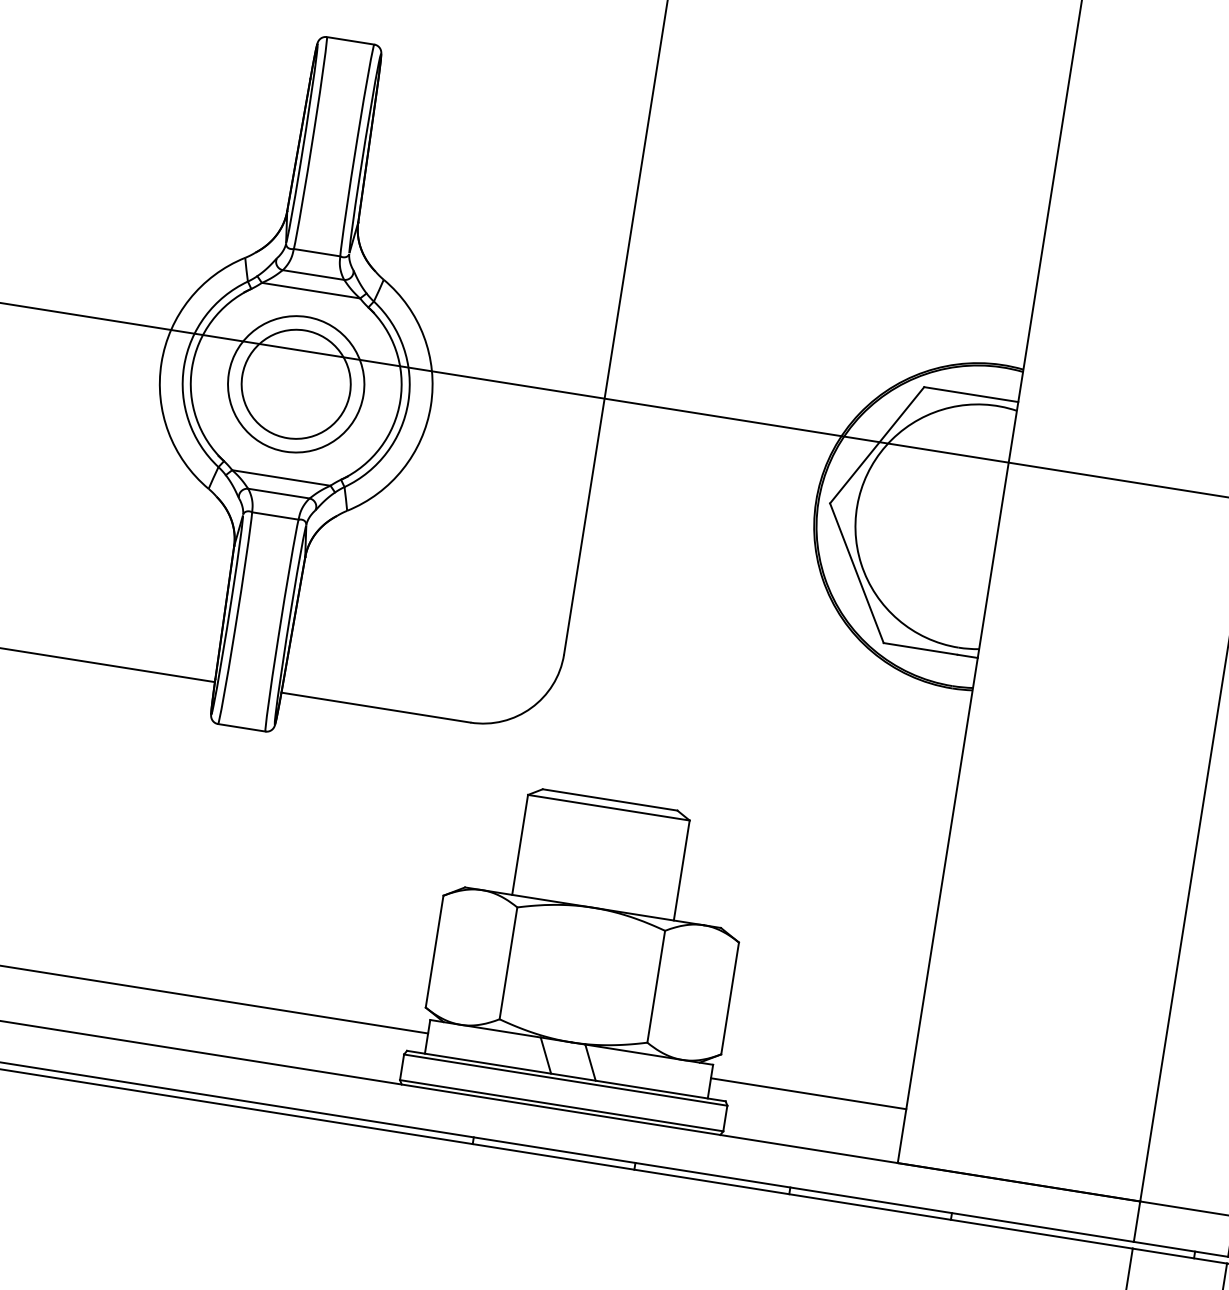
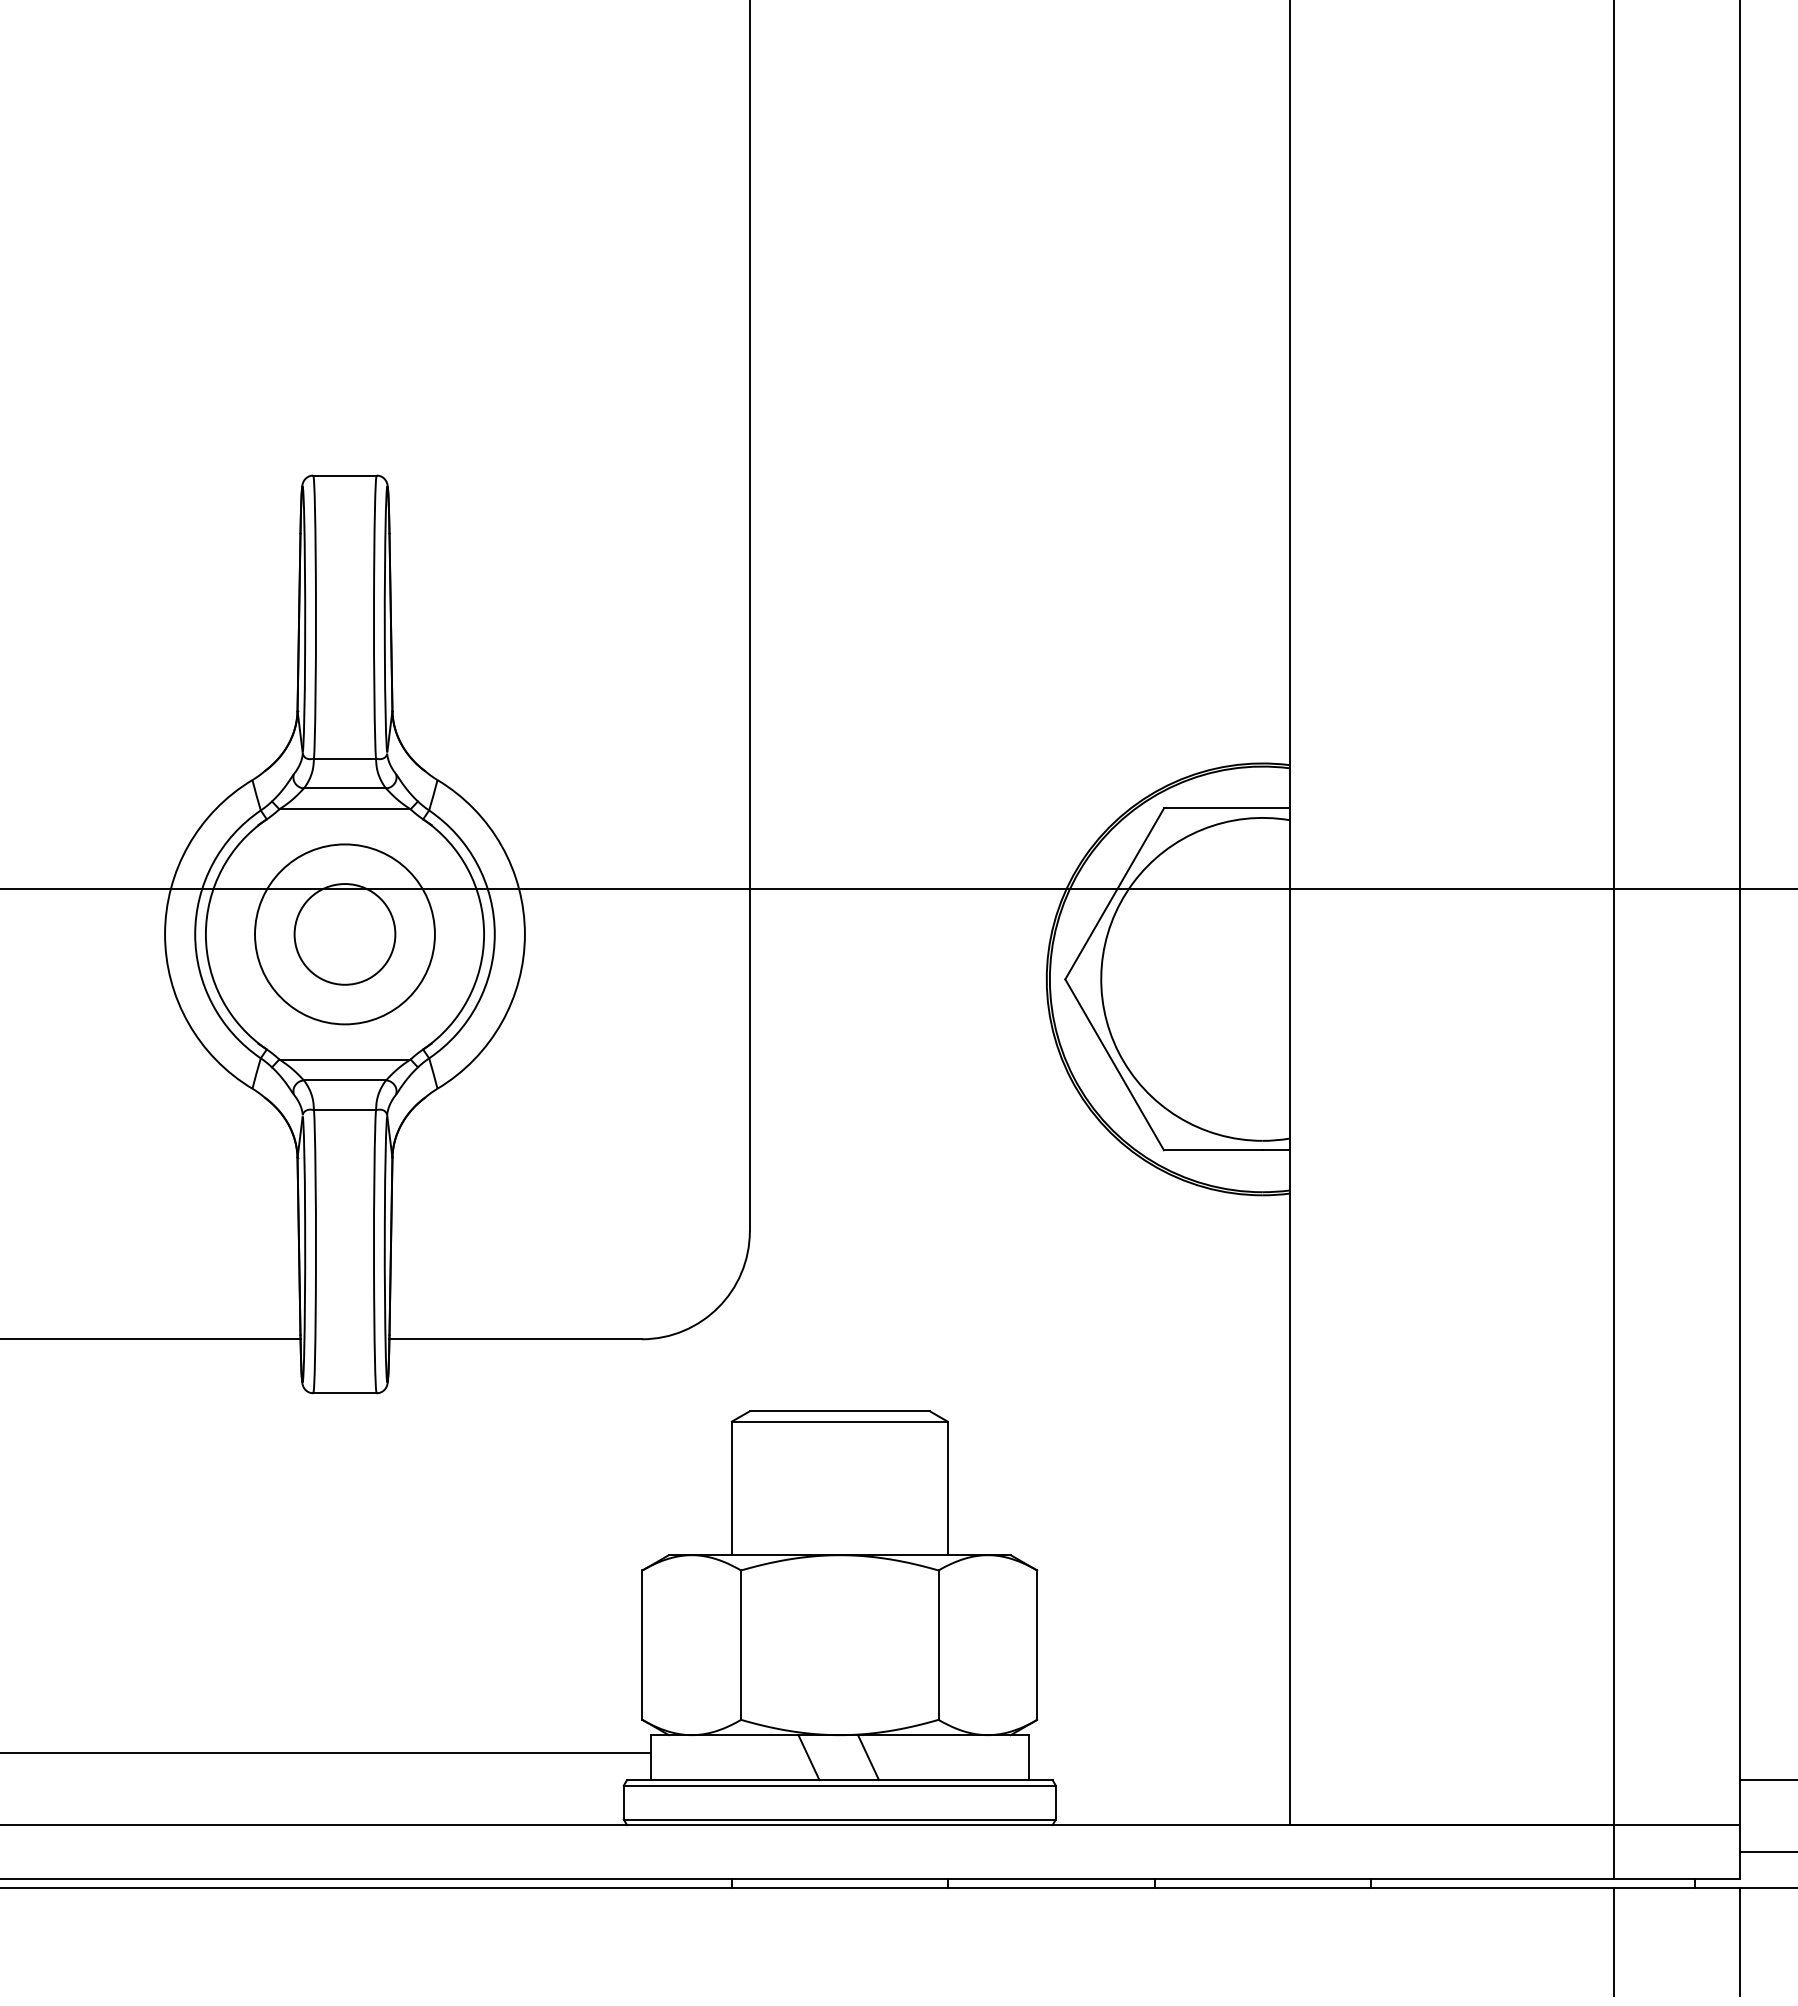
circle: (295, 384) -> (344, 934), size x0.7
line: (808, 1093) -> (1158, 1753), removed

